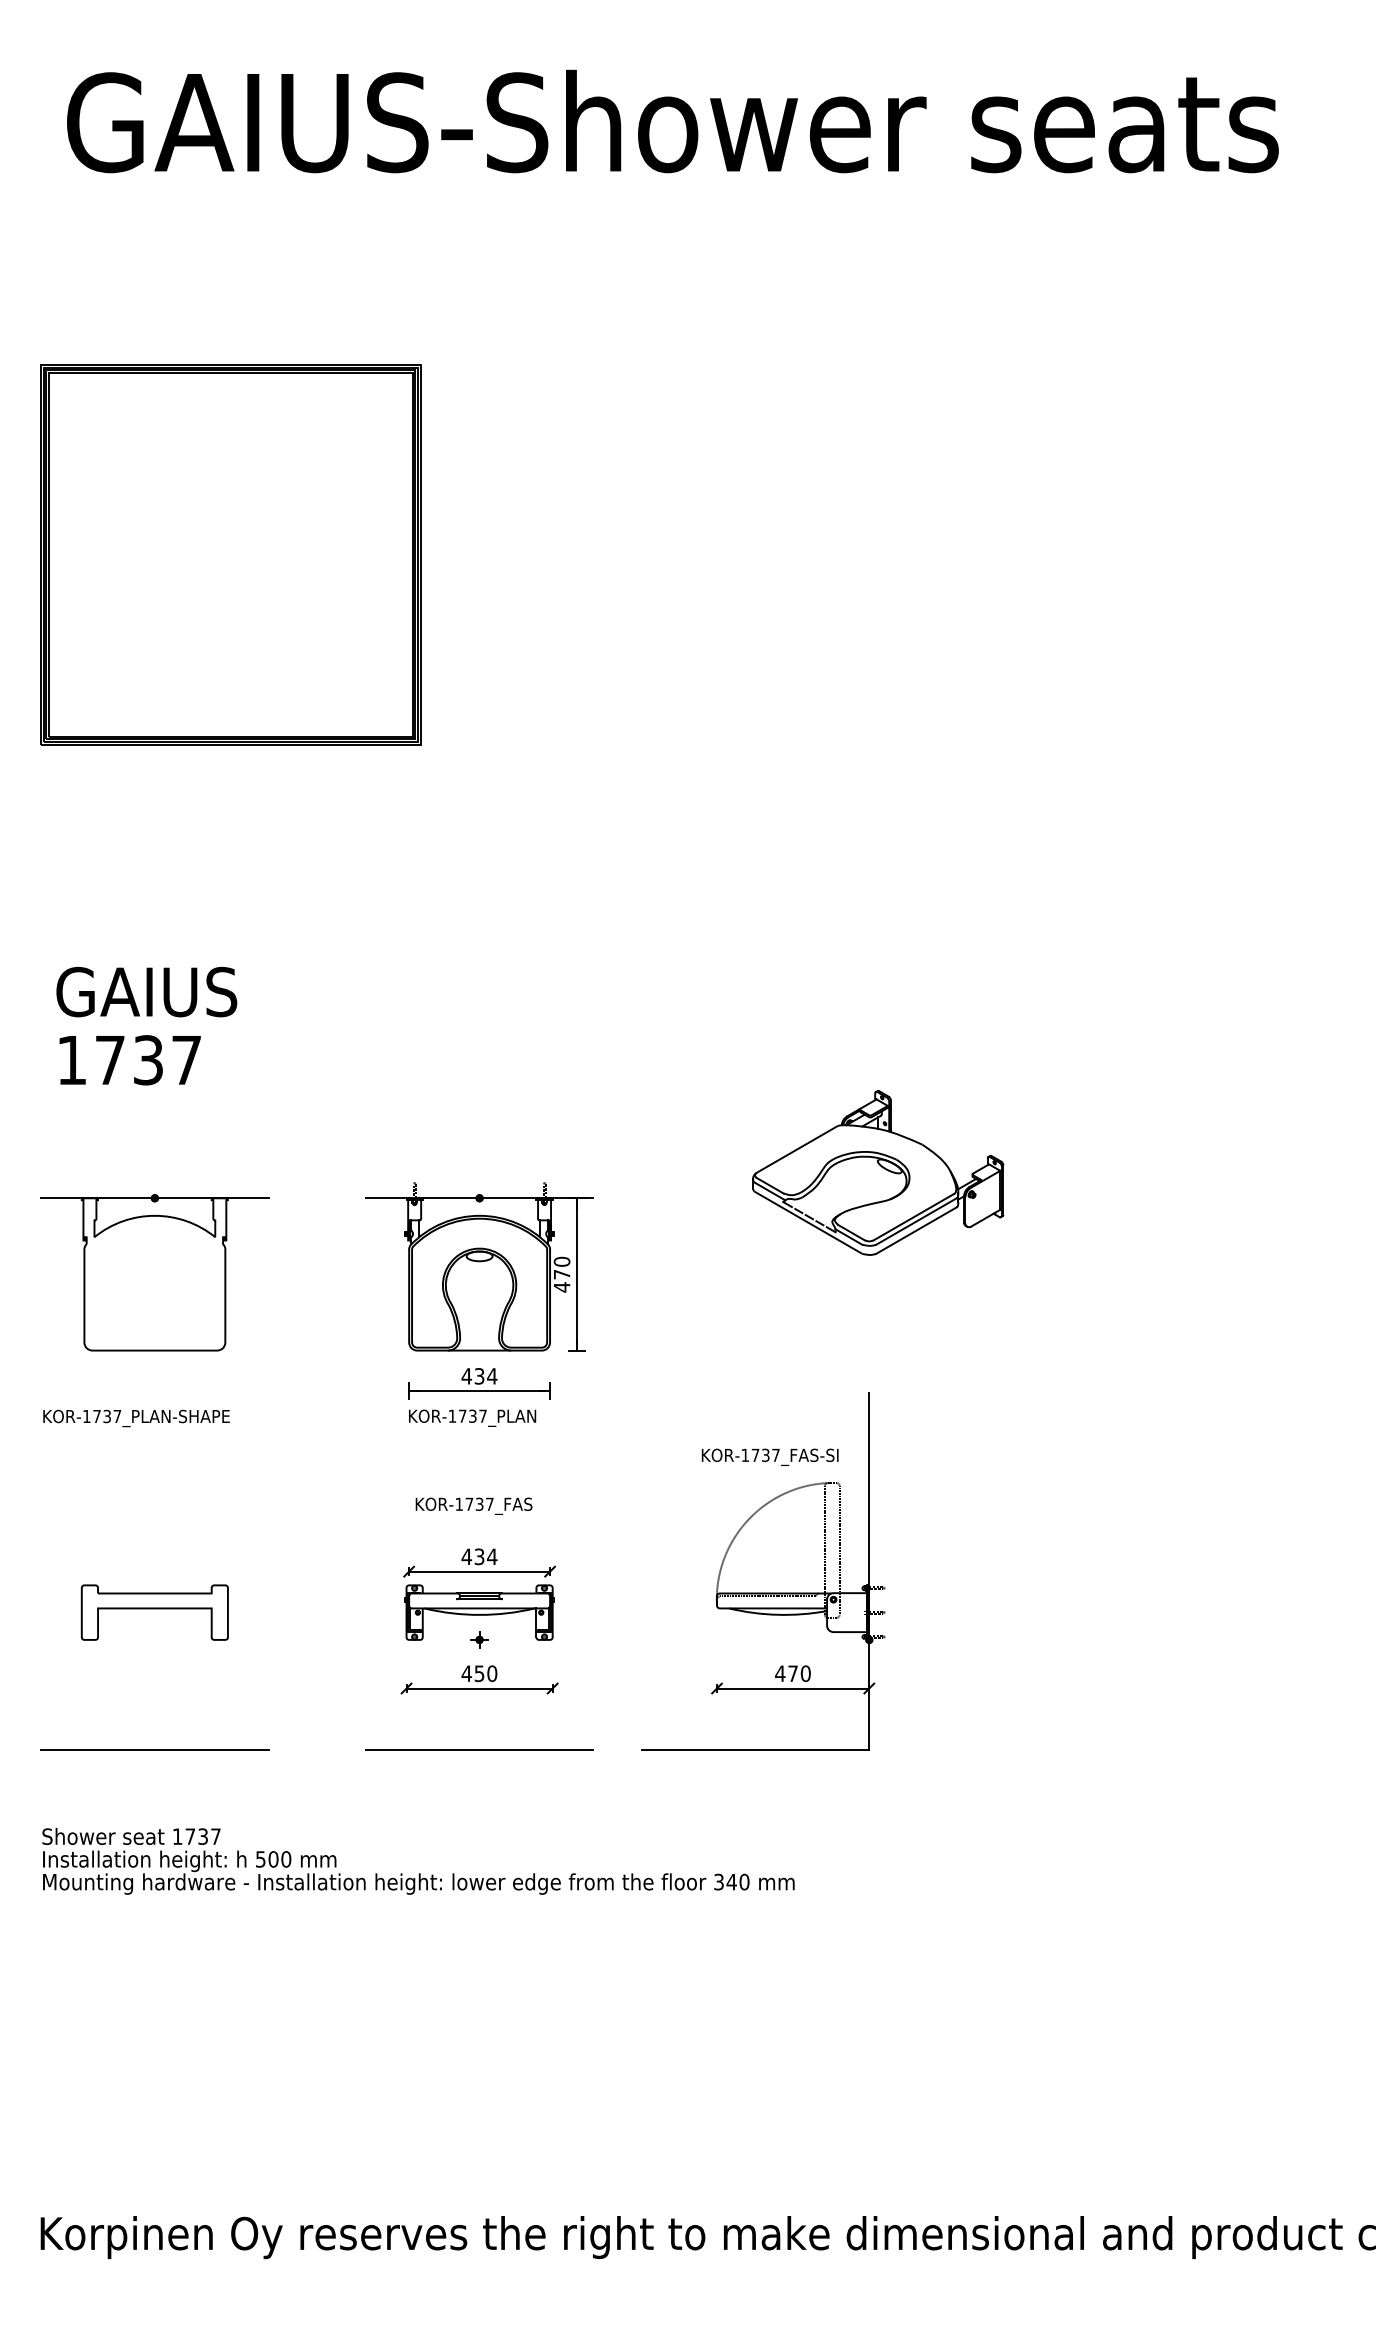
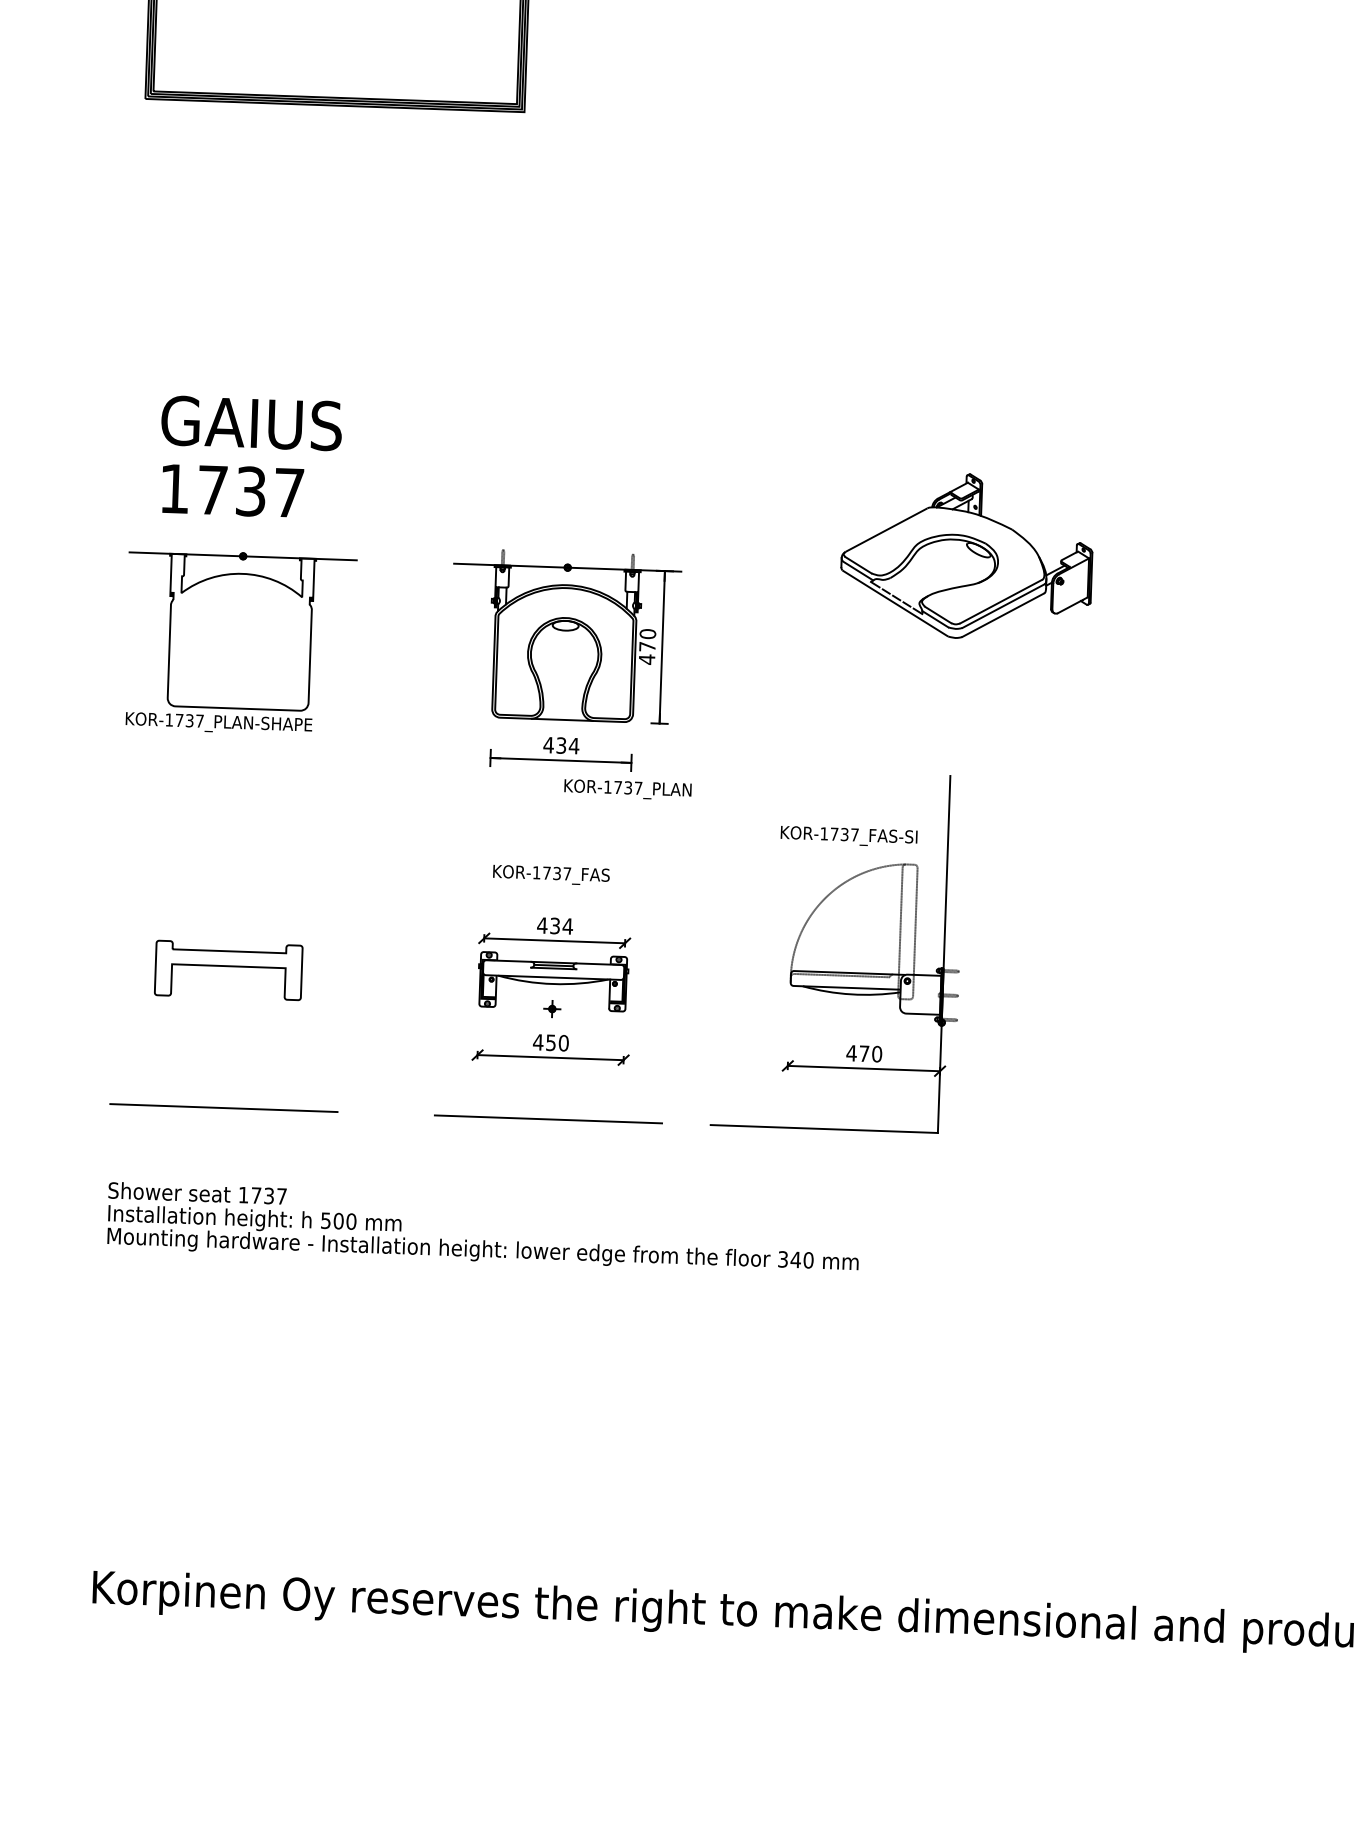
text: (146, 1025) -> (250, 456), moved
text: (472, 1417) -> (627, 789), moved
text: (136, 1418) -> (218, 723), moved

